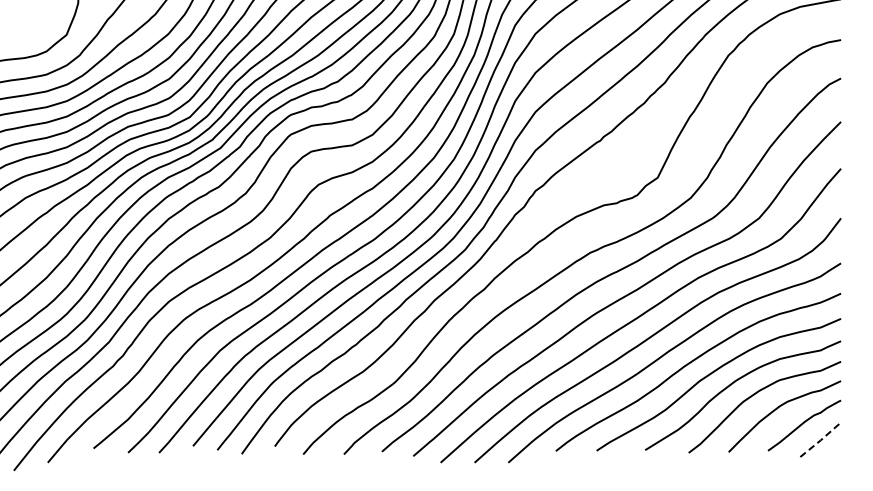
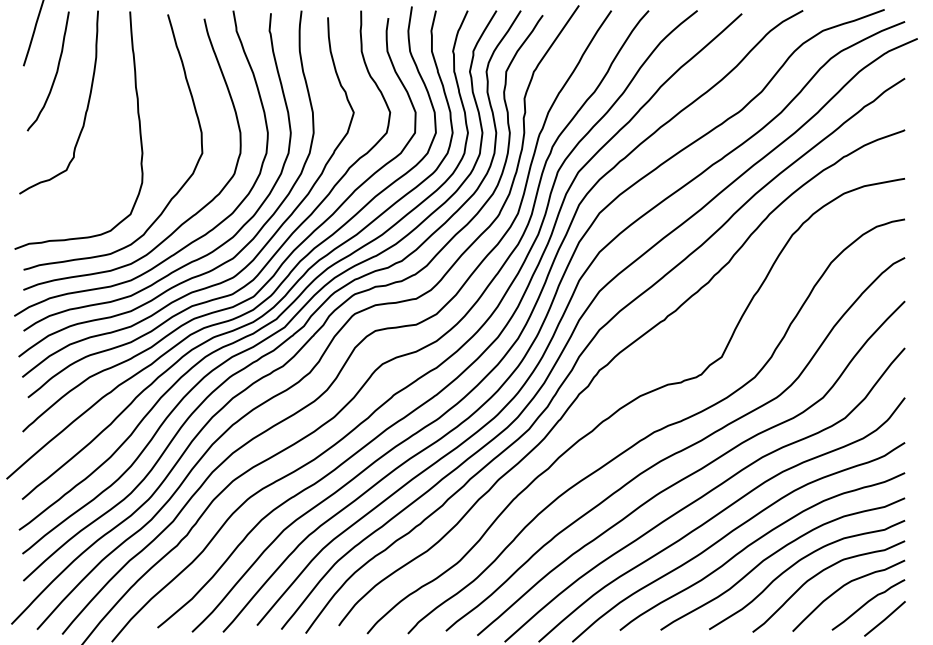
line: (820, 440) -> (884, 619), dashed -> solid

